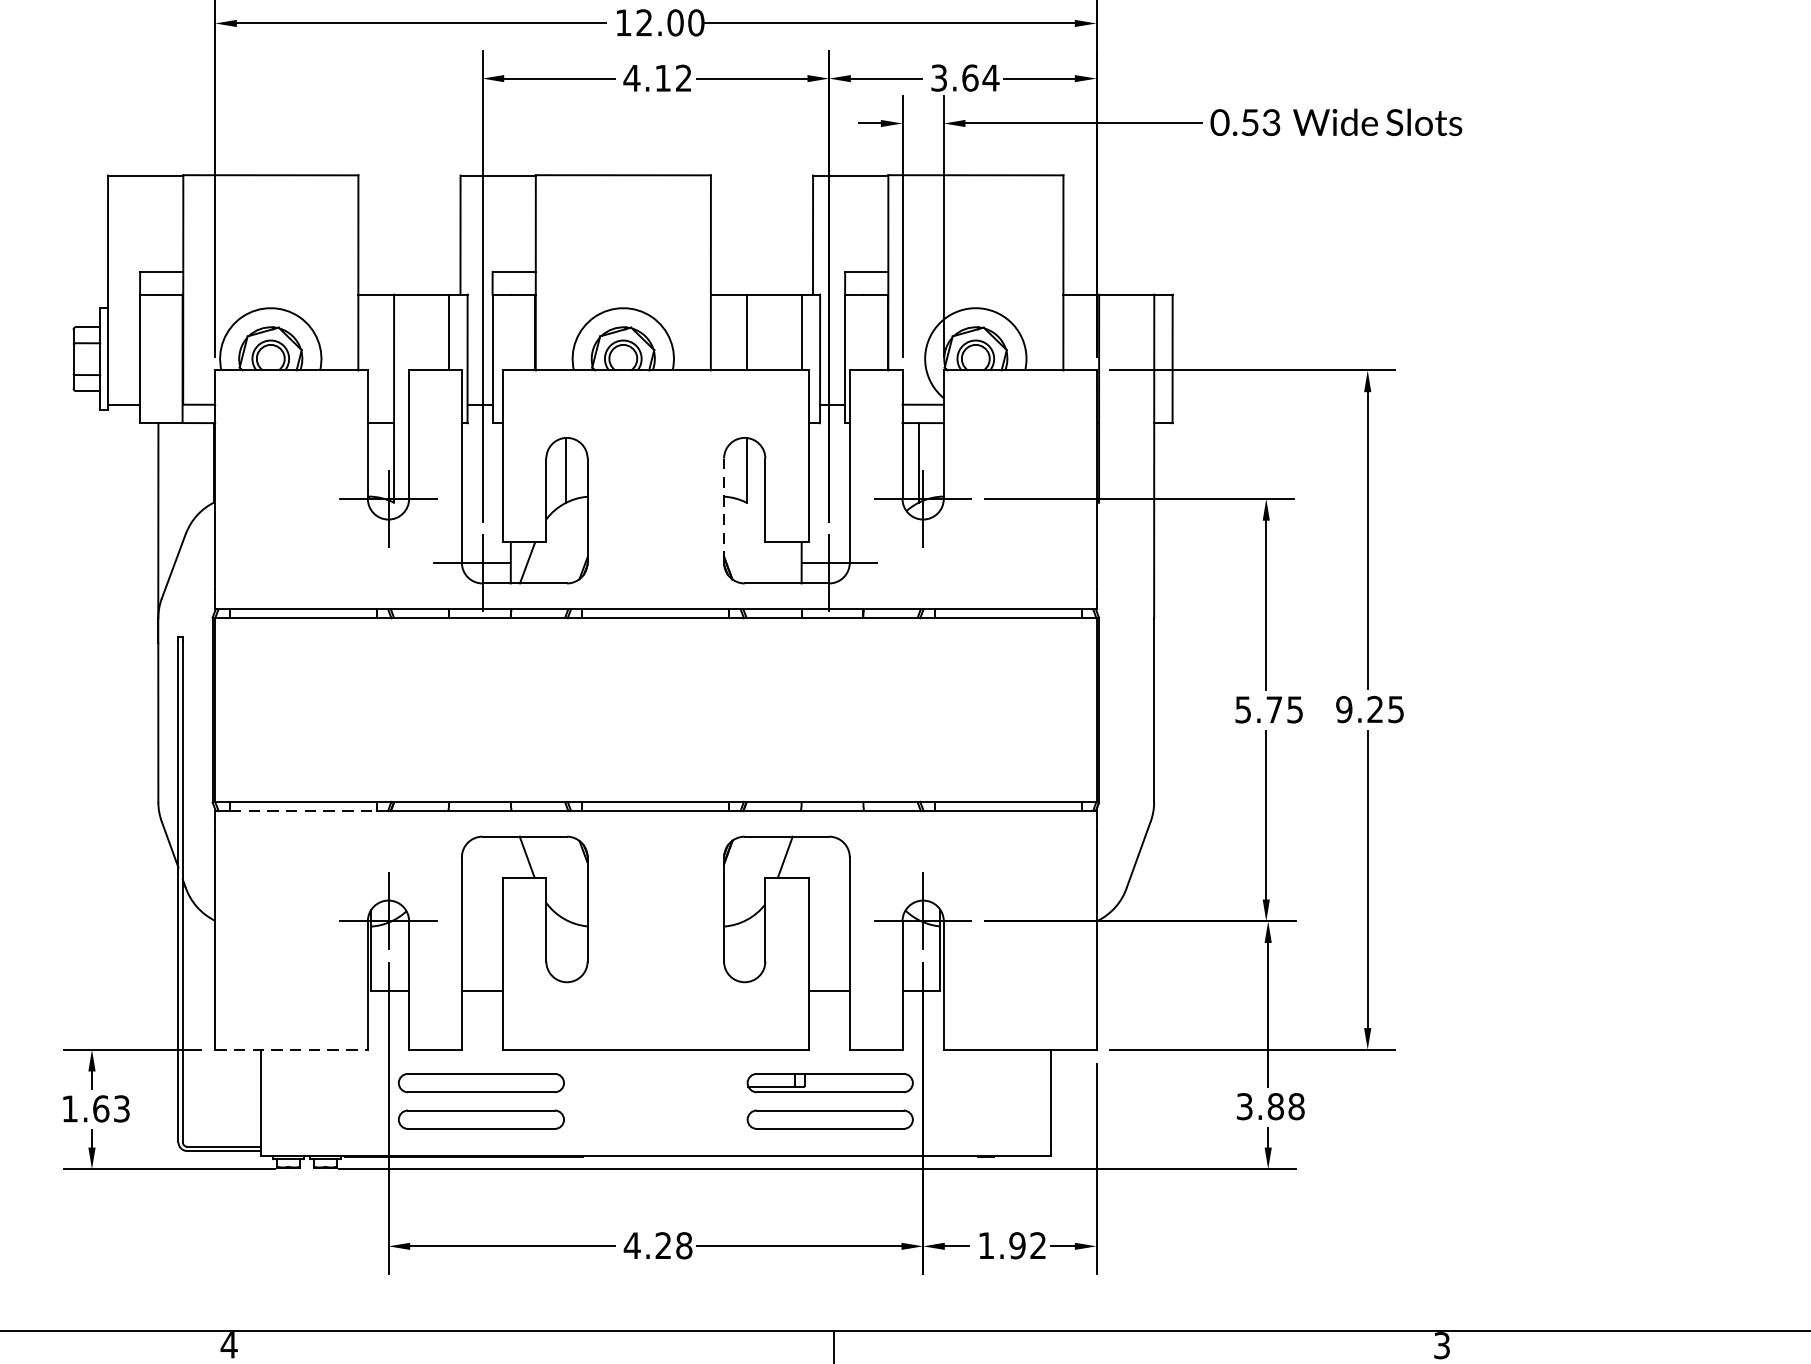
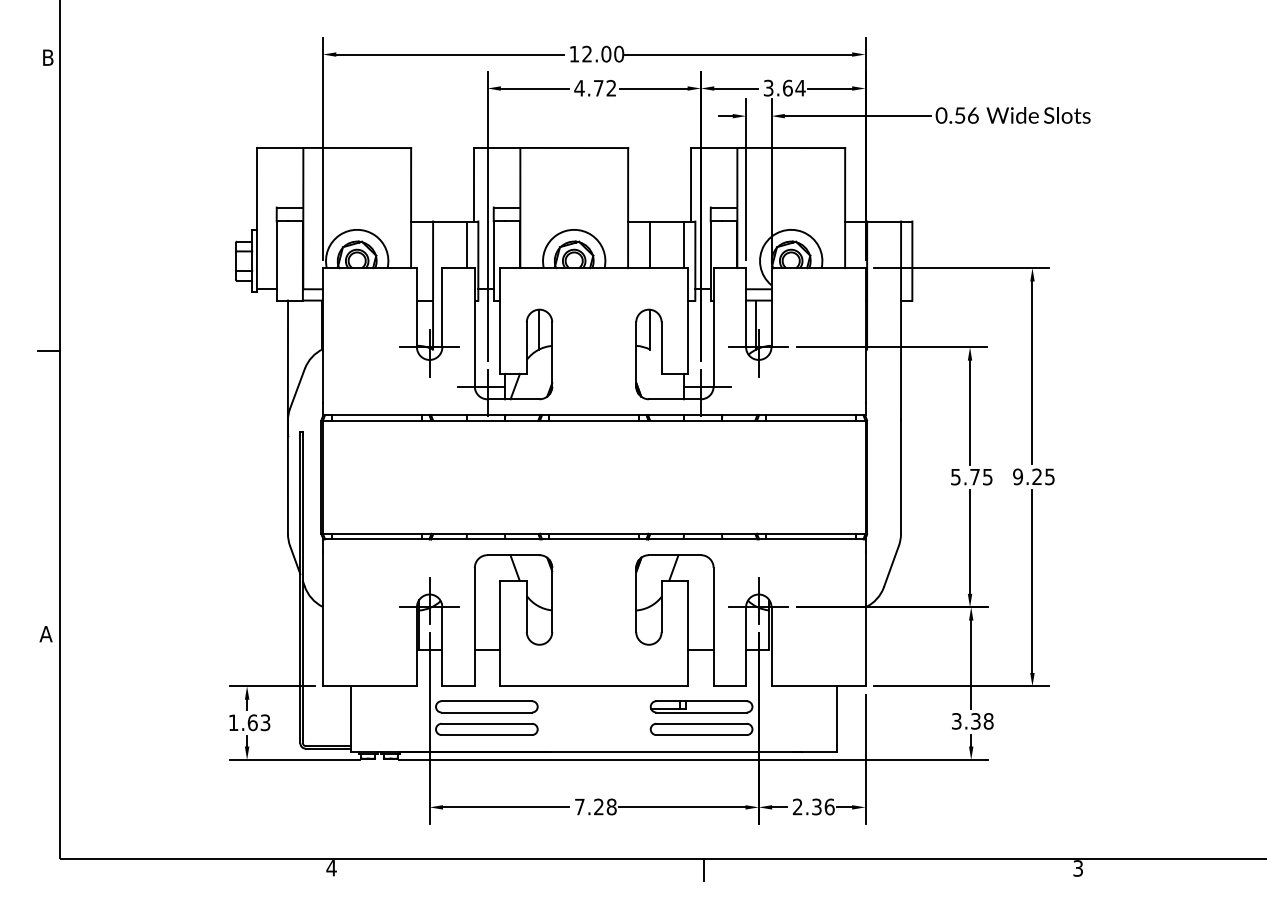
text: (662, 78) -> (598, 88), 4.12 -> 4.72
text: (1270, 122) -> (972, 115), 0.53 -> 0.56
line: (724, 510) -> (636, 354), dashed -> solid
line: (303, 811) -> (377, 539), dashed -> solid
line: (290, 1049) -> (369, 686), dashed -> solid
text: (1275, 1106) -> (975, 721), 3.88 -> 3.38
text: (631, 1244) -> (579, 806), 4.28 -> 7.28
text: (1012, 1244) -> (813, 806), 1.92 -> 2.36

